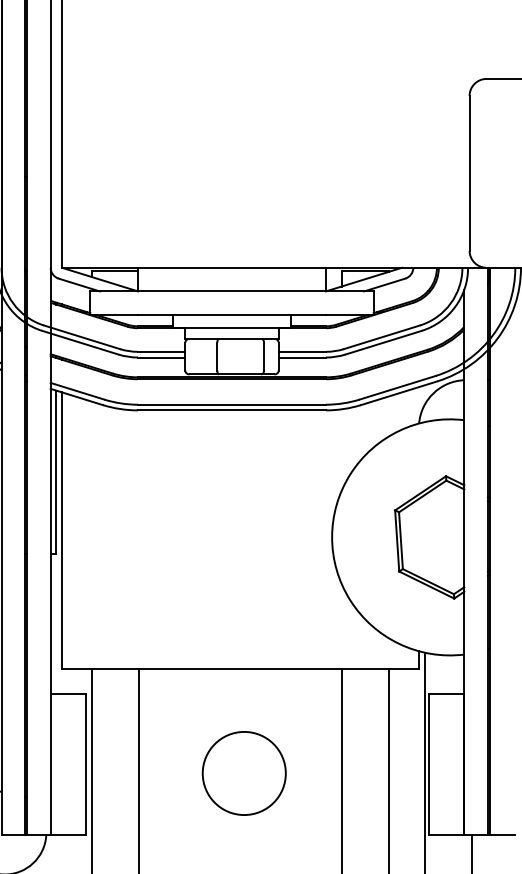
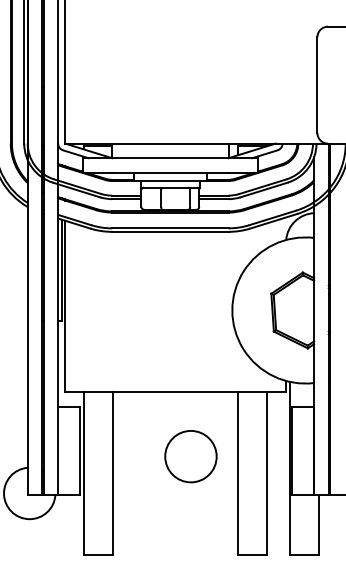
circle: (243, 773) -> (190, 456), moved

